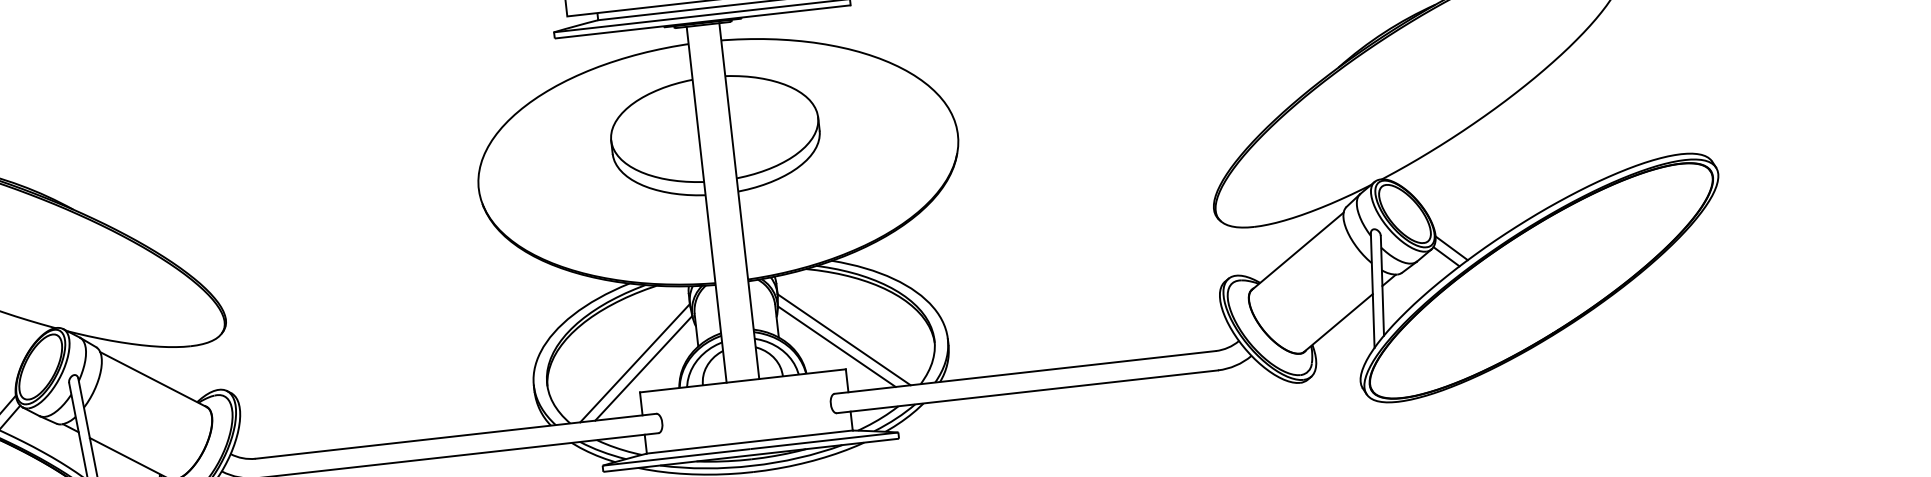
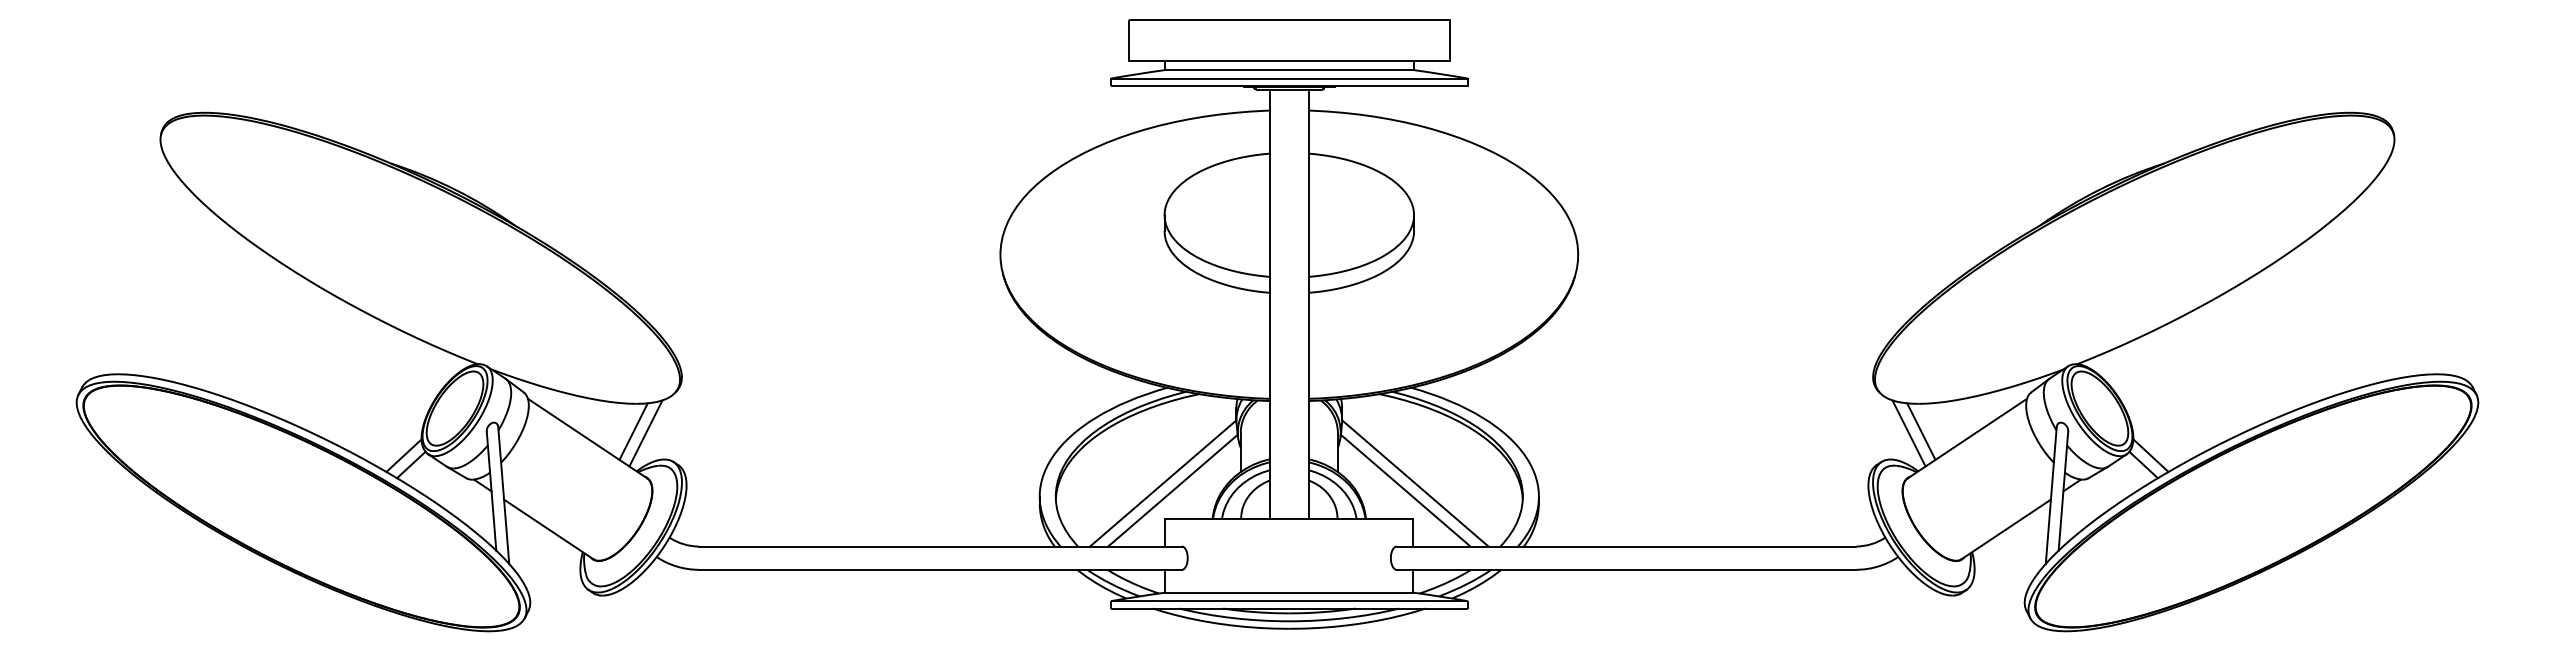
line: (1259, 249) -> (1921, 431), added
line: (1248, 252) -> (1908, 433), added
line: (190, 369) -> (633, 431), added
line: (201, 369) -> (645, 433), added

